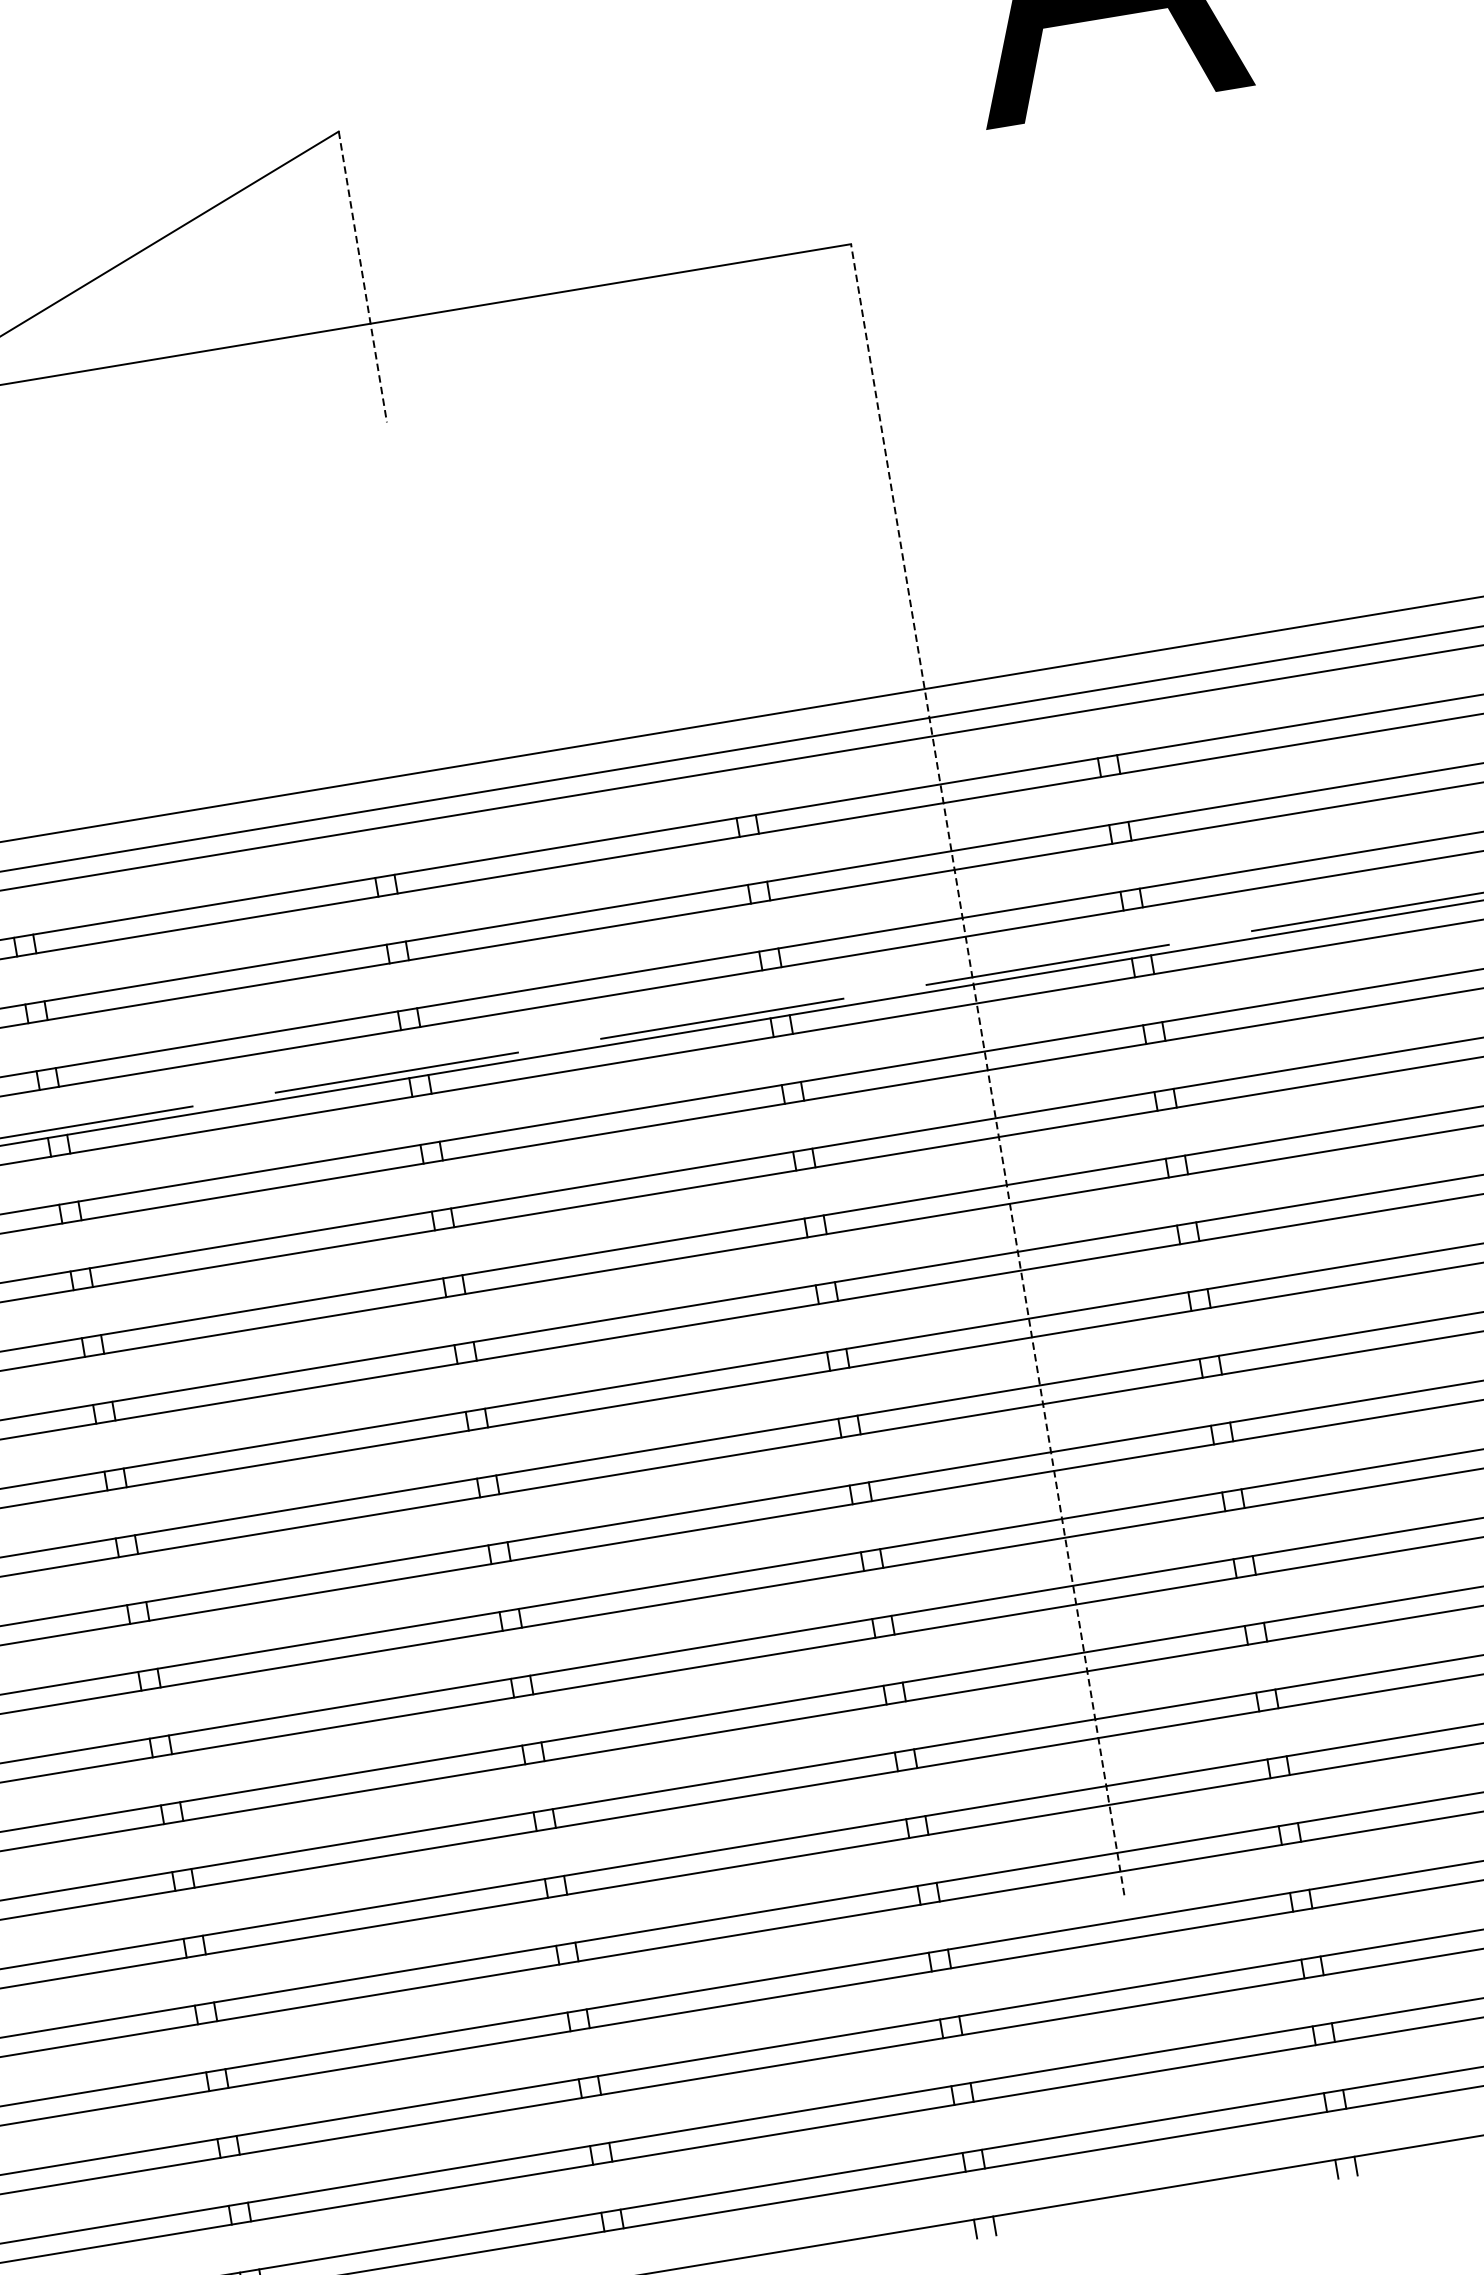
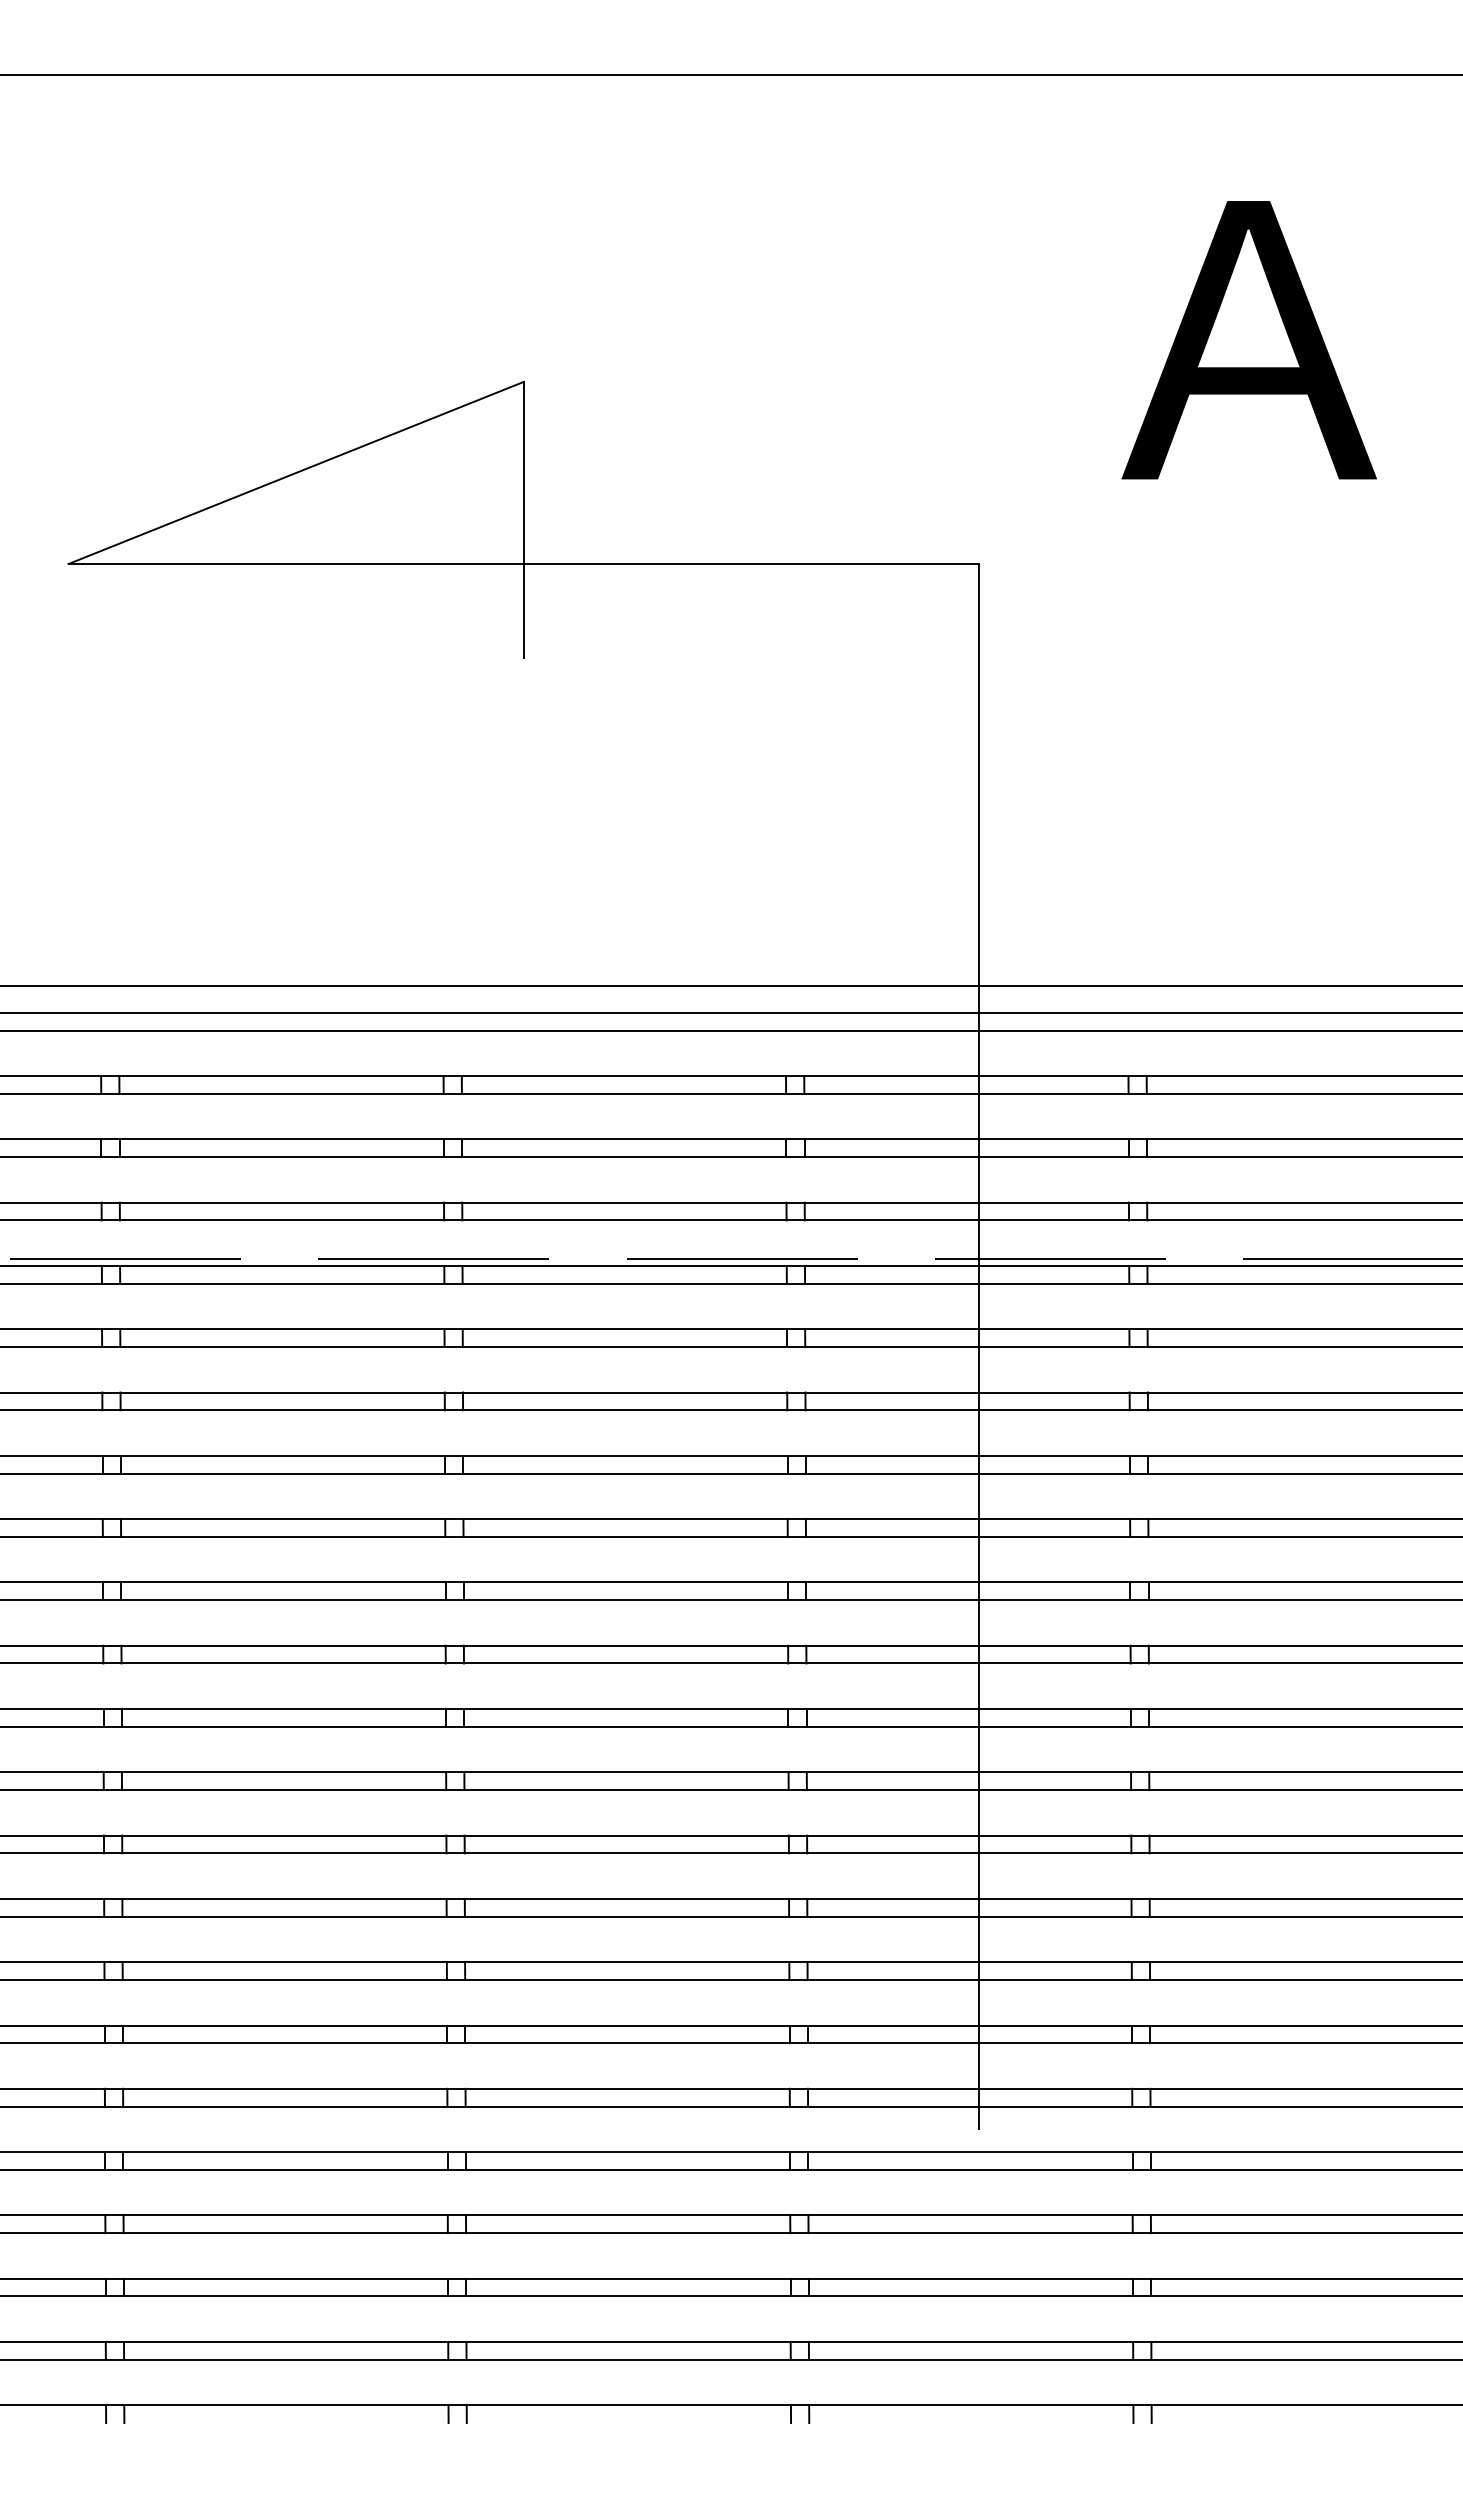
line: (362, 276) -> (523, 519), dashed -> solid
line: (987, 1068) -> (979, 1345), dashed -> solid

